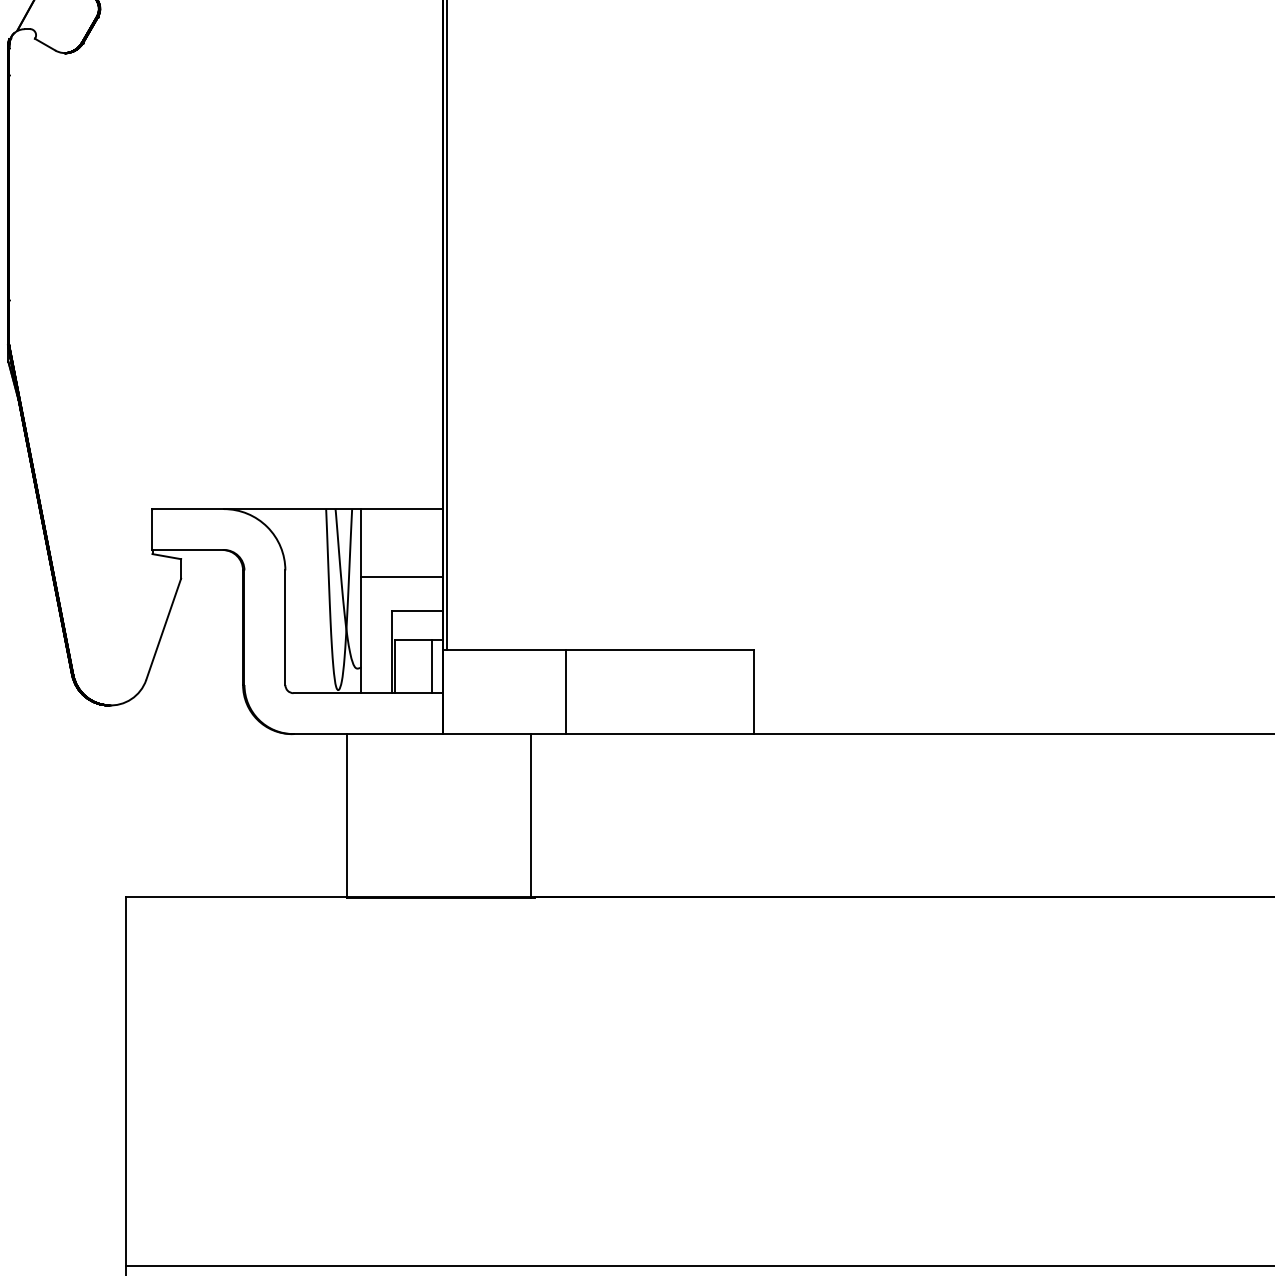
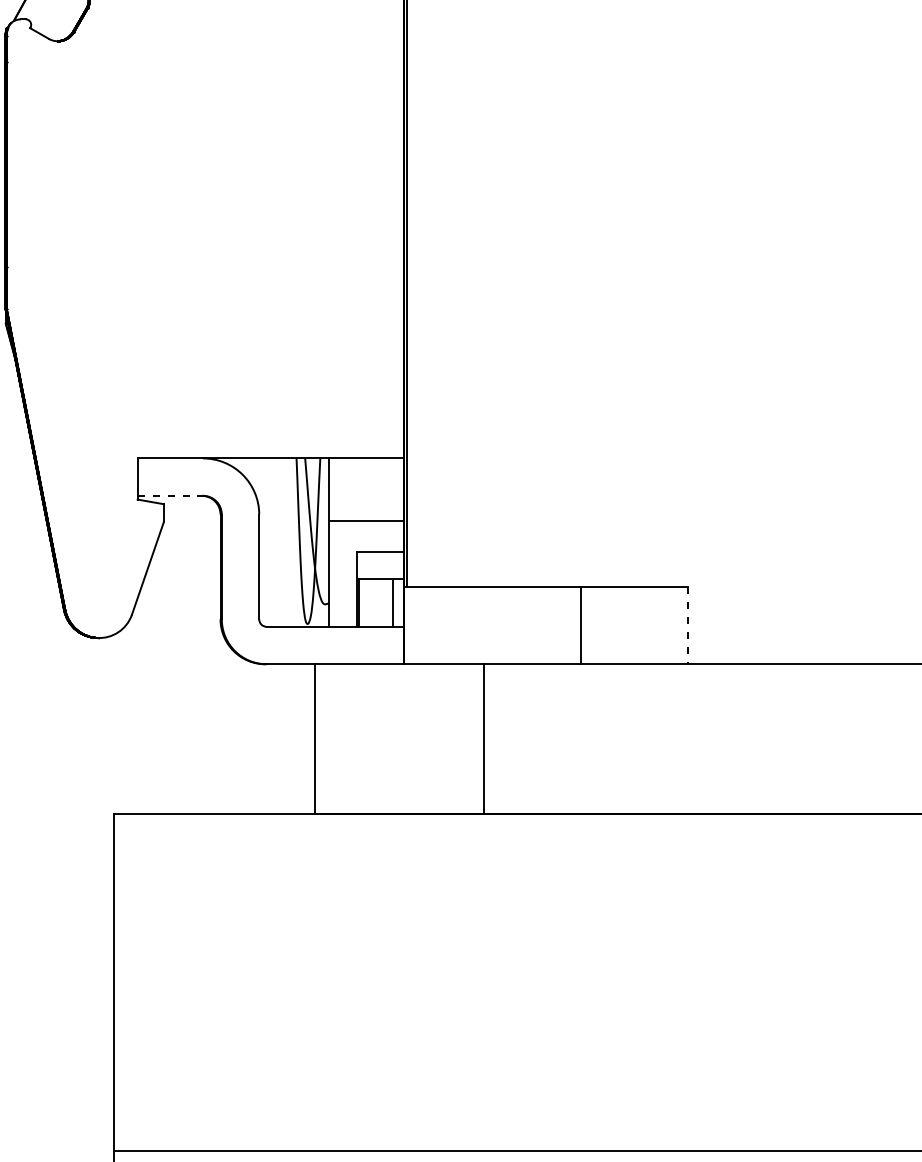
line: (188, 550) -> (170, 496), solid -> dashed
line: (566, 691) -> (581, 625), moved
line: (754, 692) -> (688, 626), solid -> dashed

